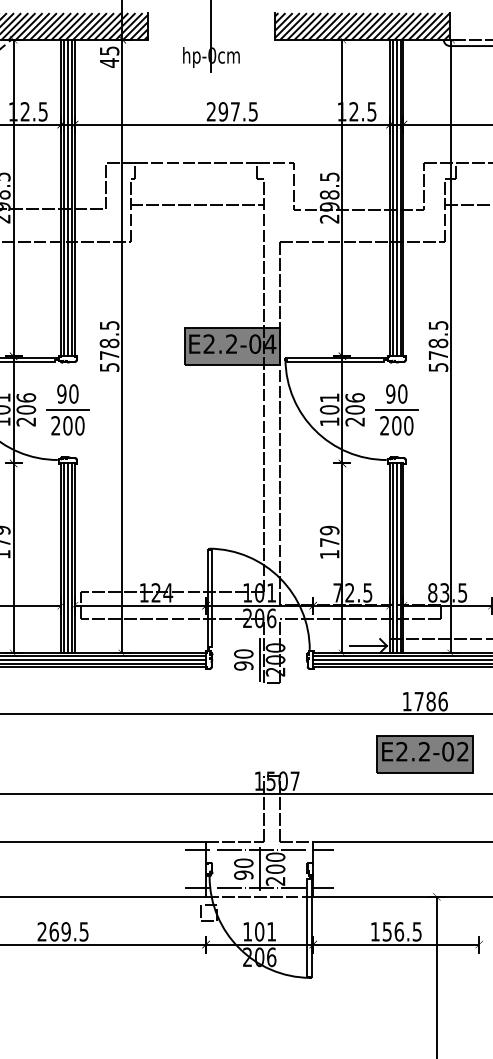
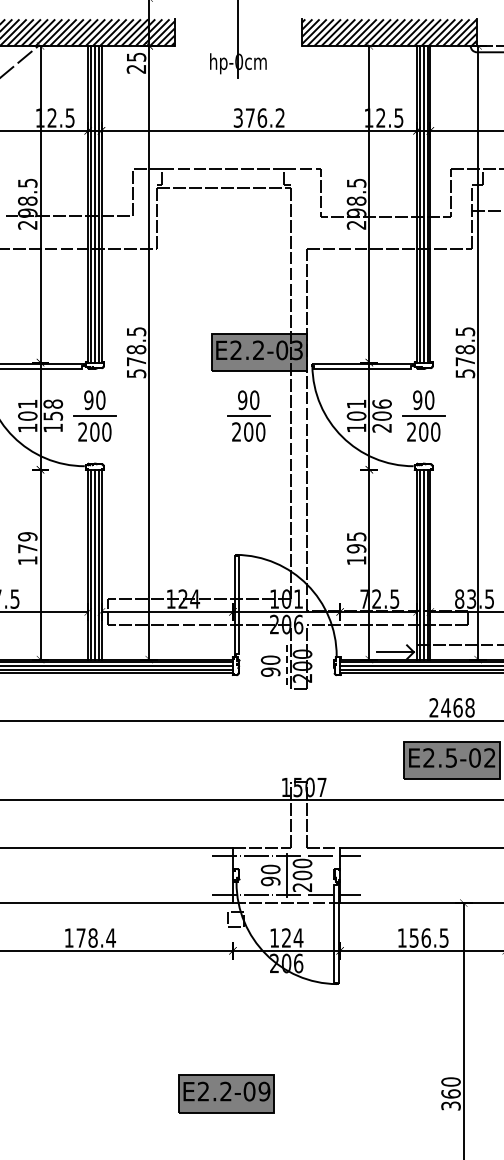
text: (108, 63) -> (135, 69), 45 -> 25
text: (231, 111) -> (258, 117), 297.5 -> 376.2
line: (196, 205) -> (223, 188), moved
text: (270, 344) -> (297, 350), E2.2-04 -> E2.2-03
text: (26, 409) -> (53, 415), 206 -> 158
part: (221, 409) -> (248, 415), added
text: (329, 536) -> (356, 542), 179 -> 195
line: (259, 660) -> (286, 666), solid -> dashed
text: (424, 701) -> (451, 707), 1786 -> 2468
text: (424, 751) -> (451, 757), E2.2-02 -> E2.5-02
text: (62, 931) -> (89, 937), 269.5 -> 178.4
text: (265, 931) -> (292, 937), 101 -> 124

